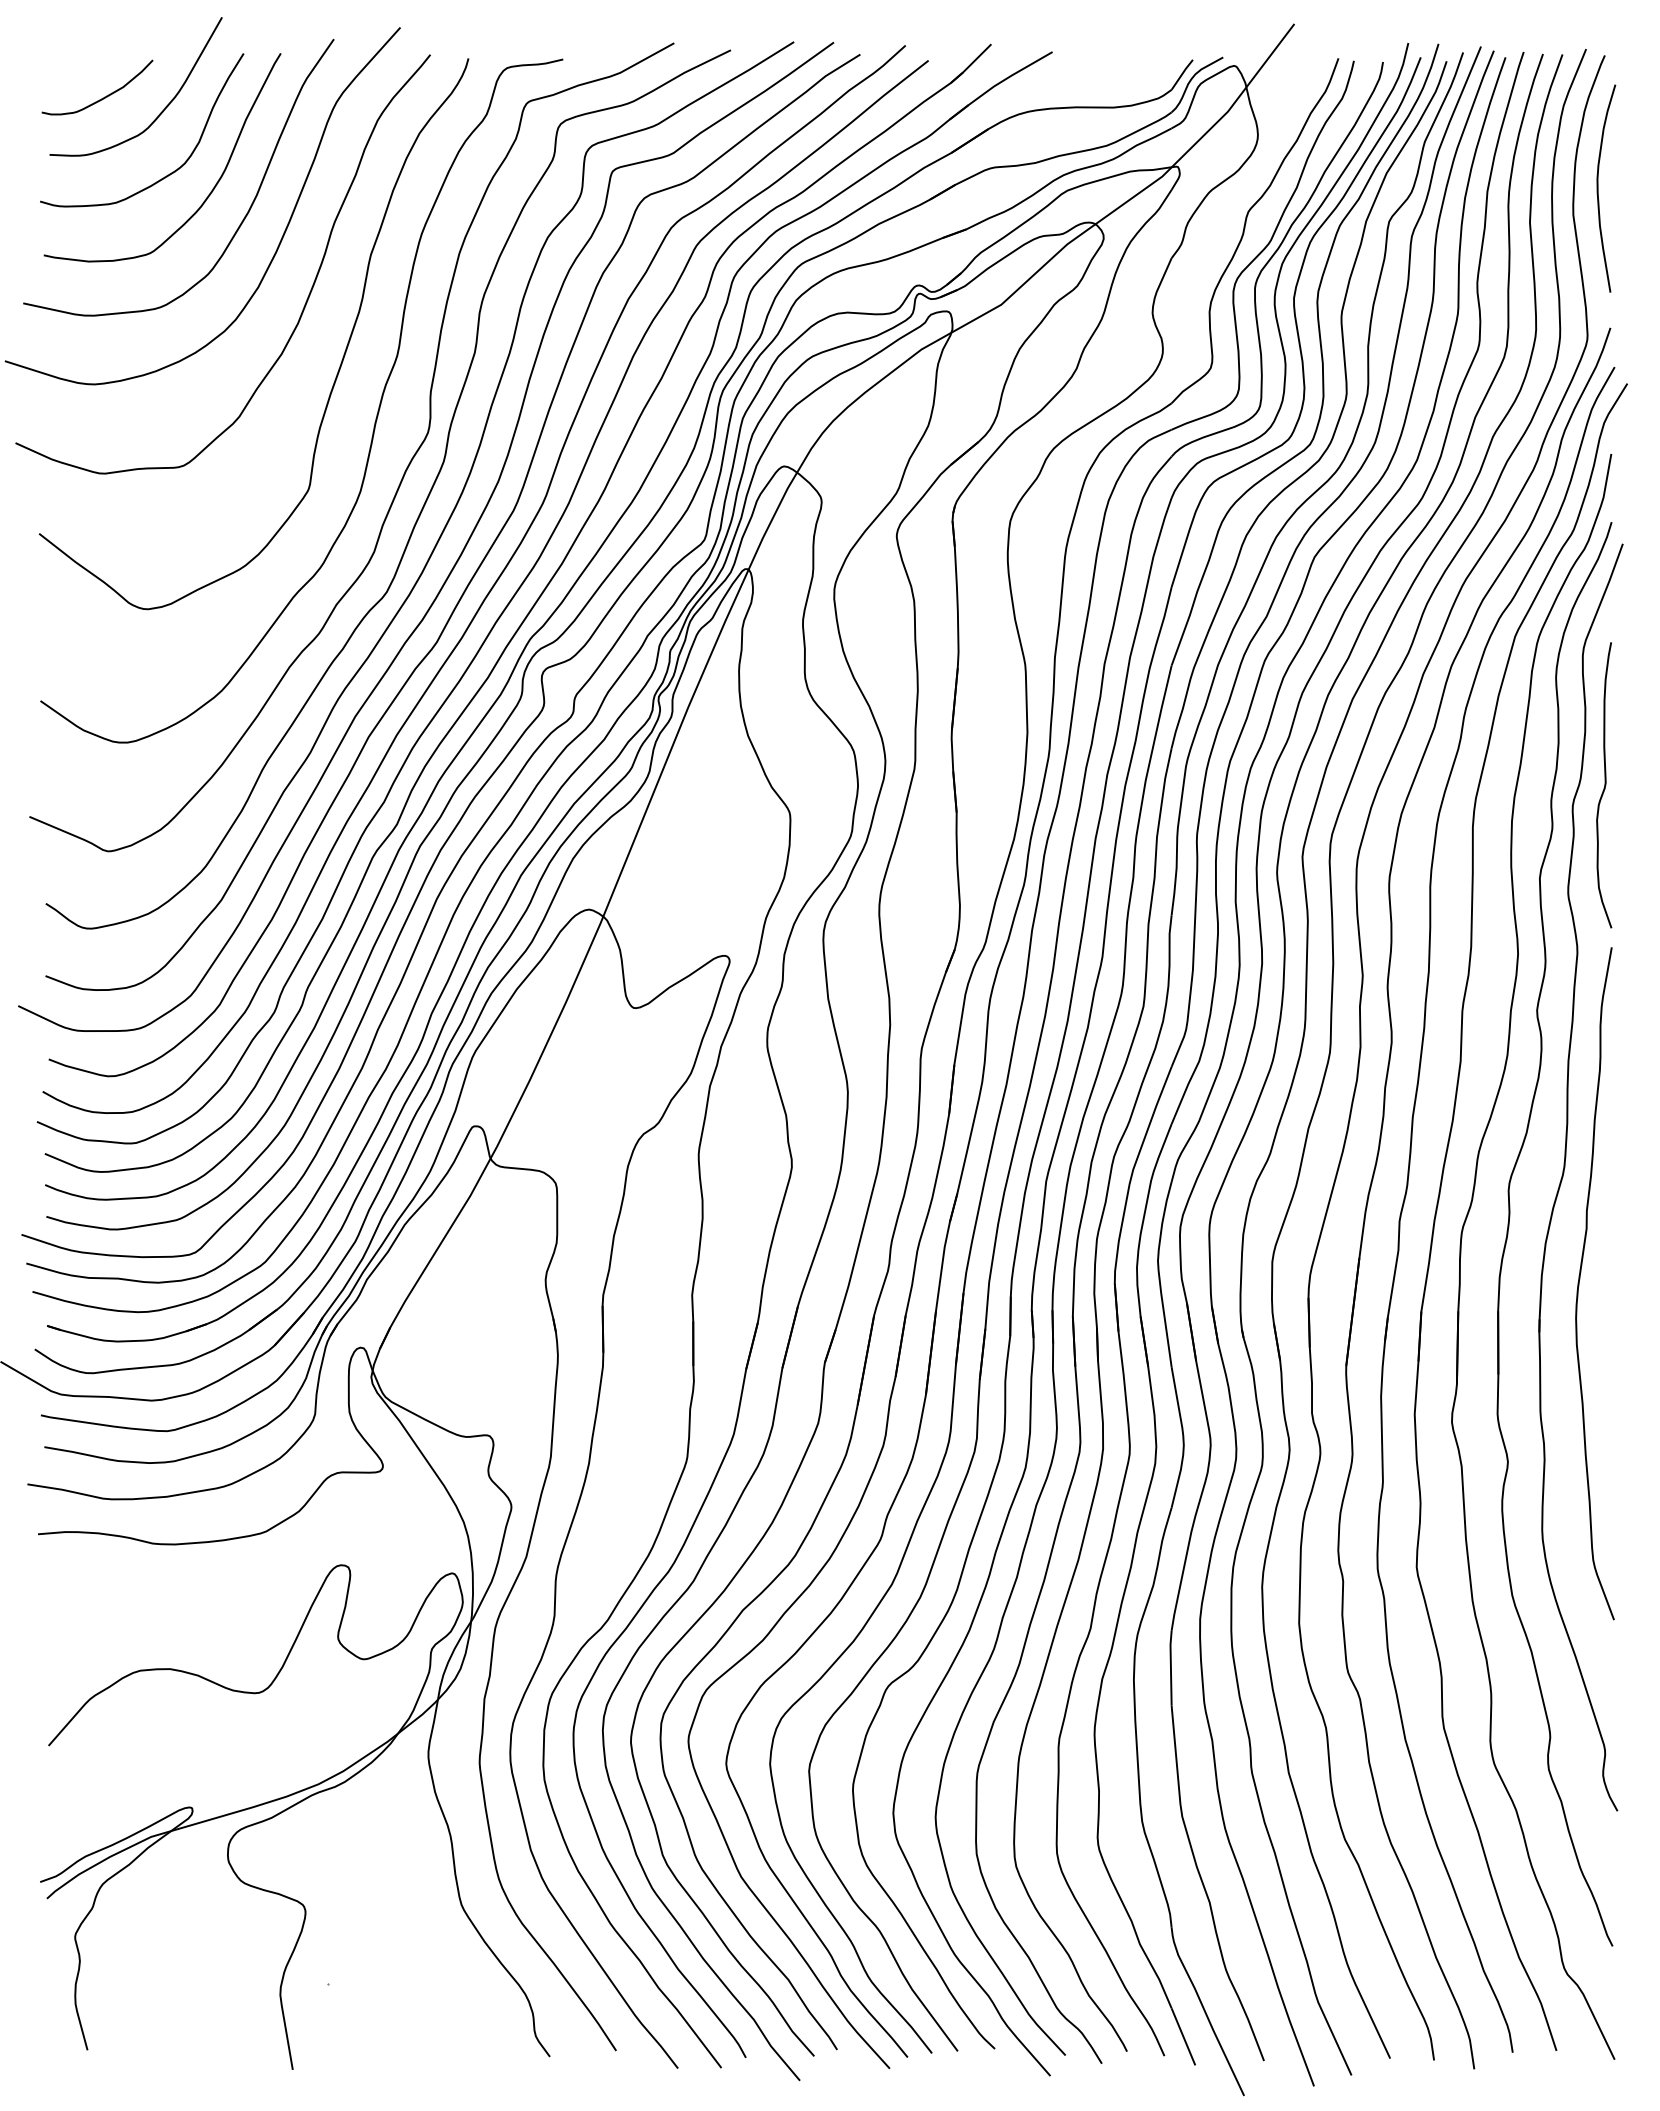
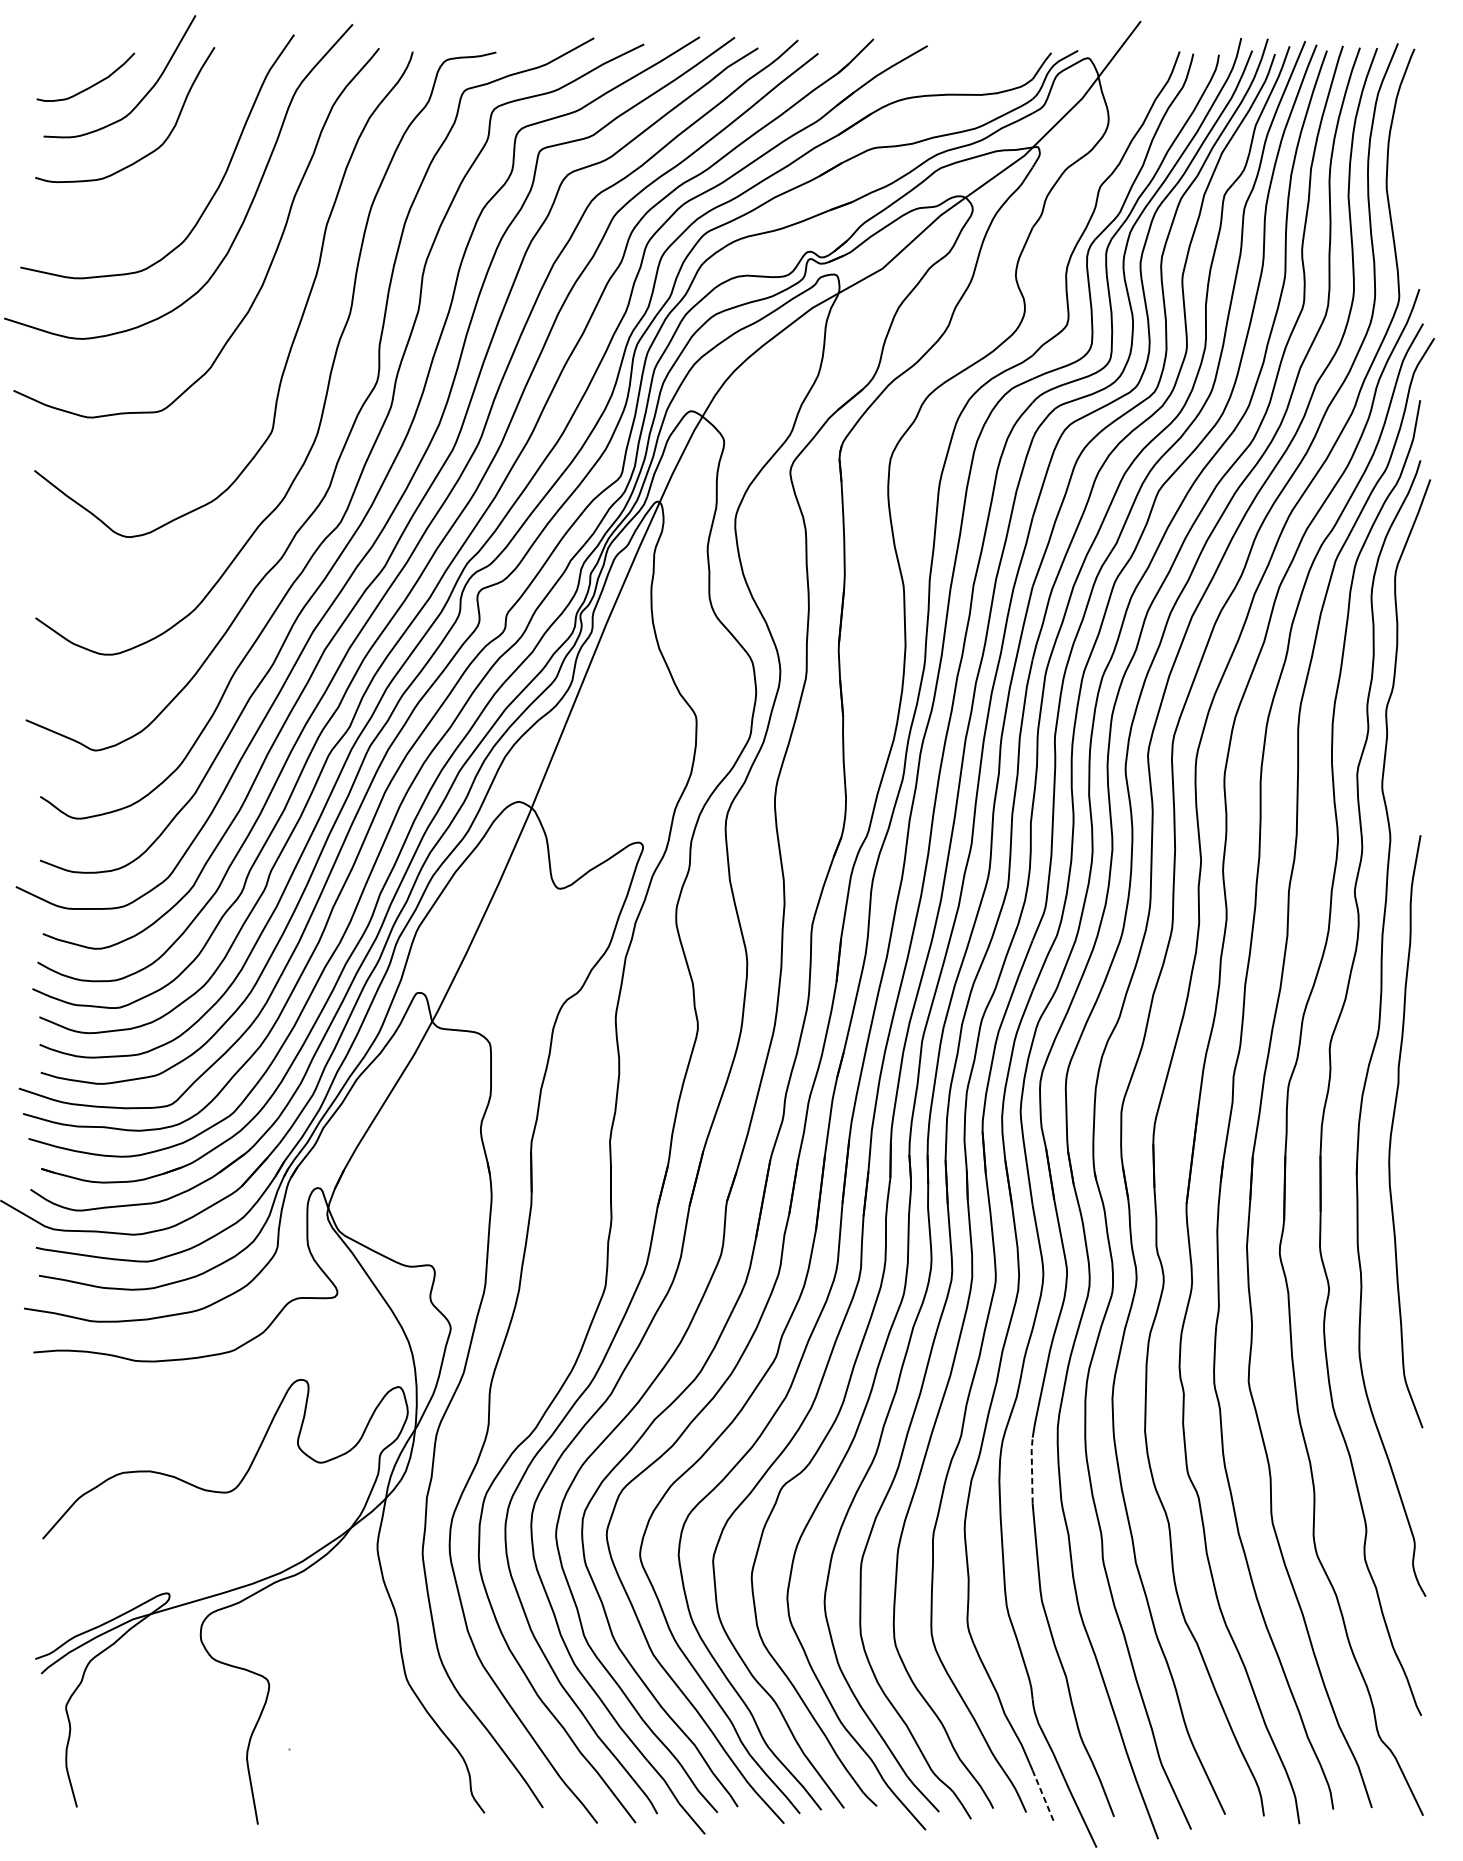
curve: (1598, 188) -> (1408, 166), removed
curve: (210, 191) -> (185, 168), removed
curve: (1604, 785) -> (1414, 692), removed
line: (1170, 1666) -> (1031, 1469), solid -> dashed
line: (1183, 2036) -> (1043, 1795), solid -> dashed

